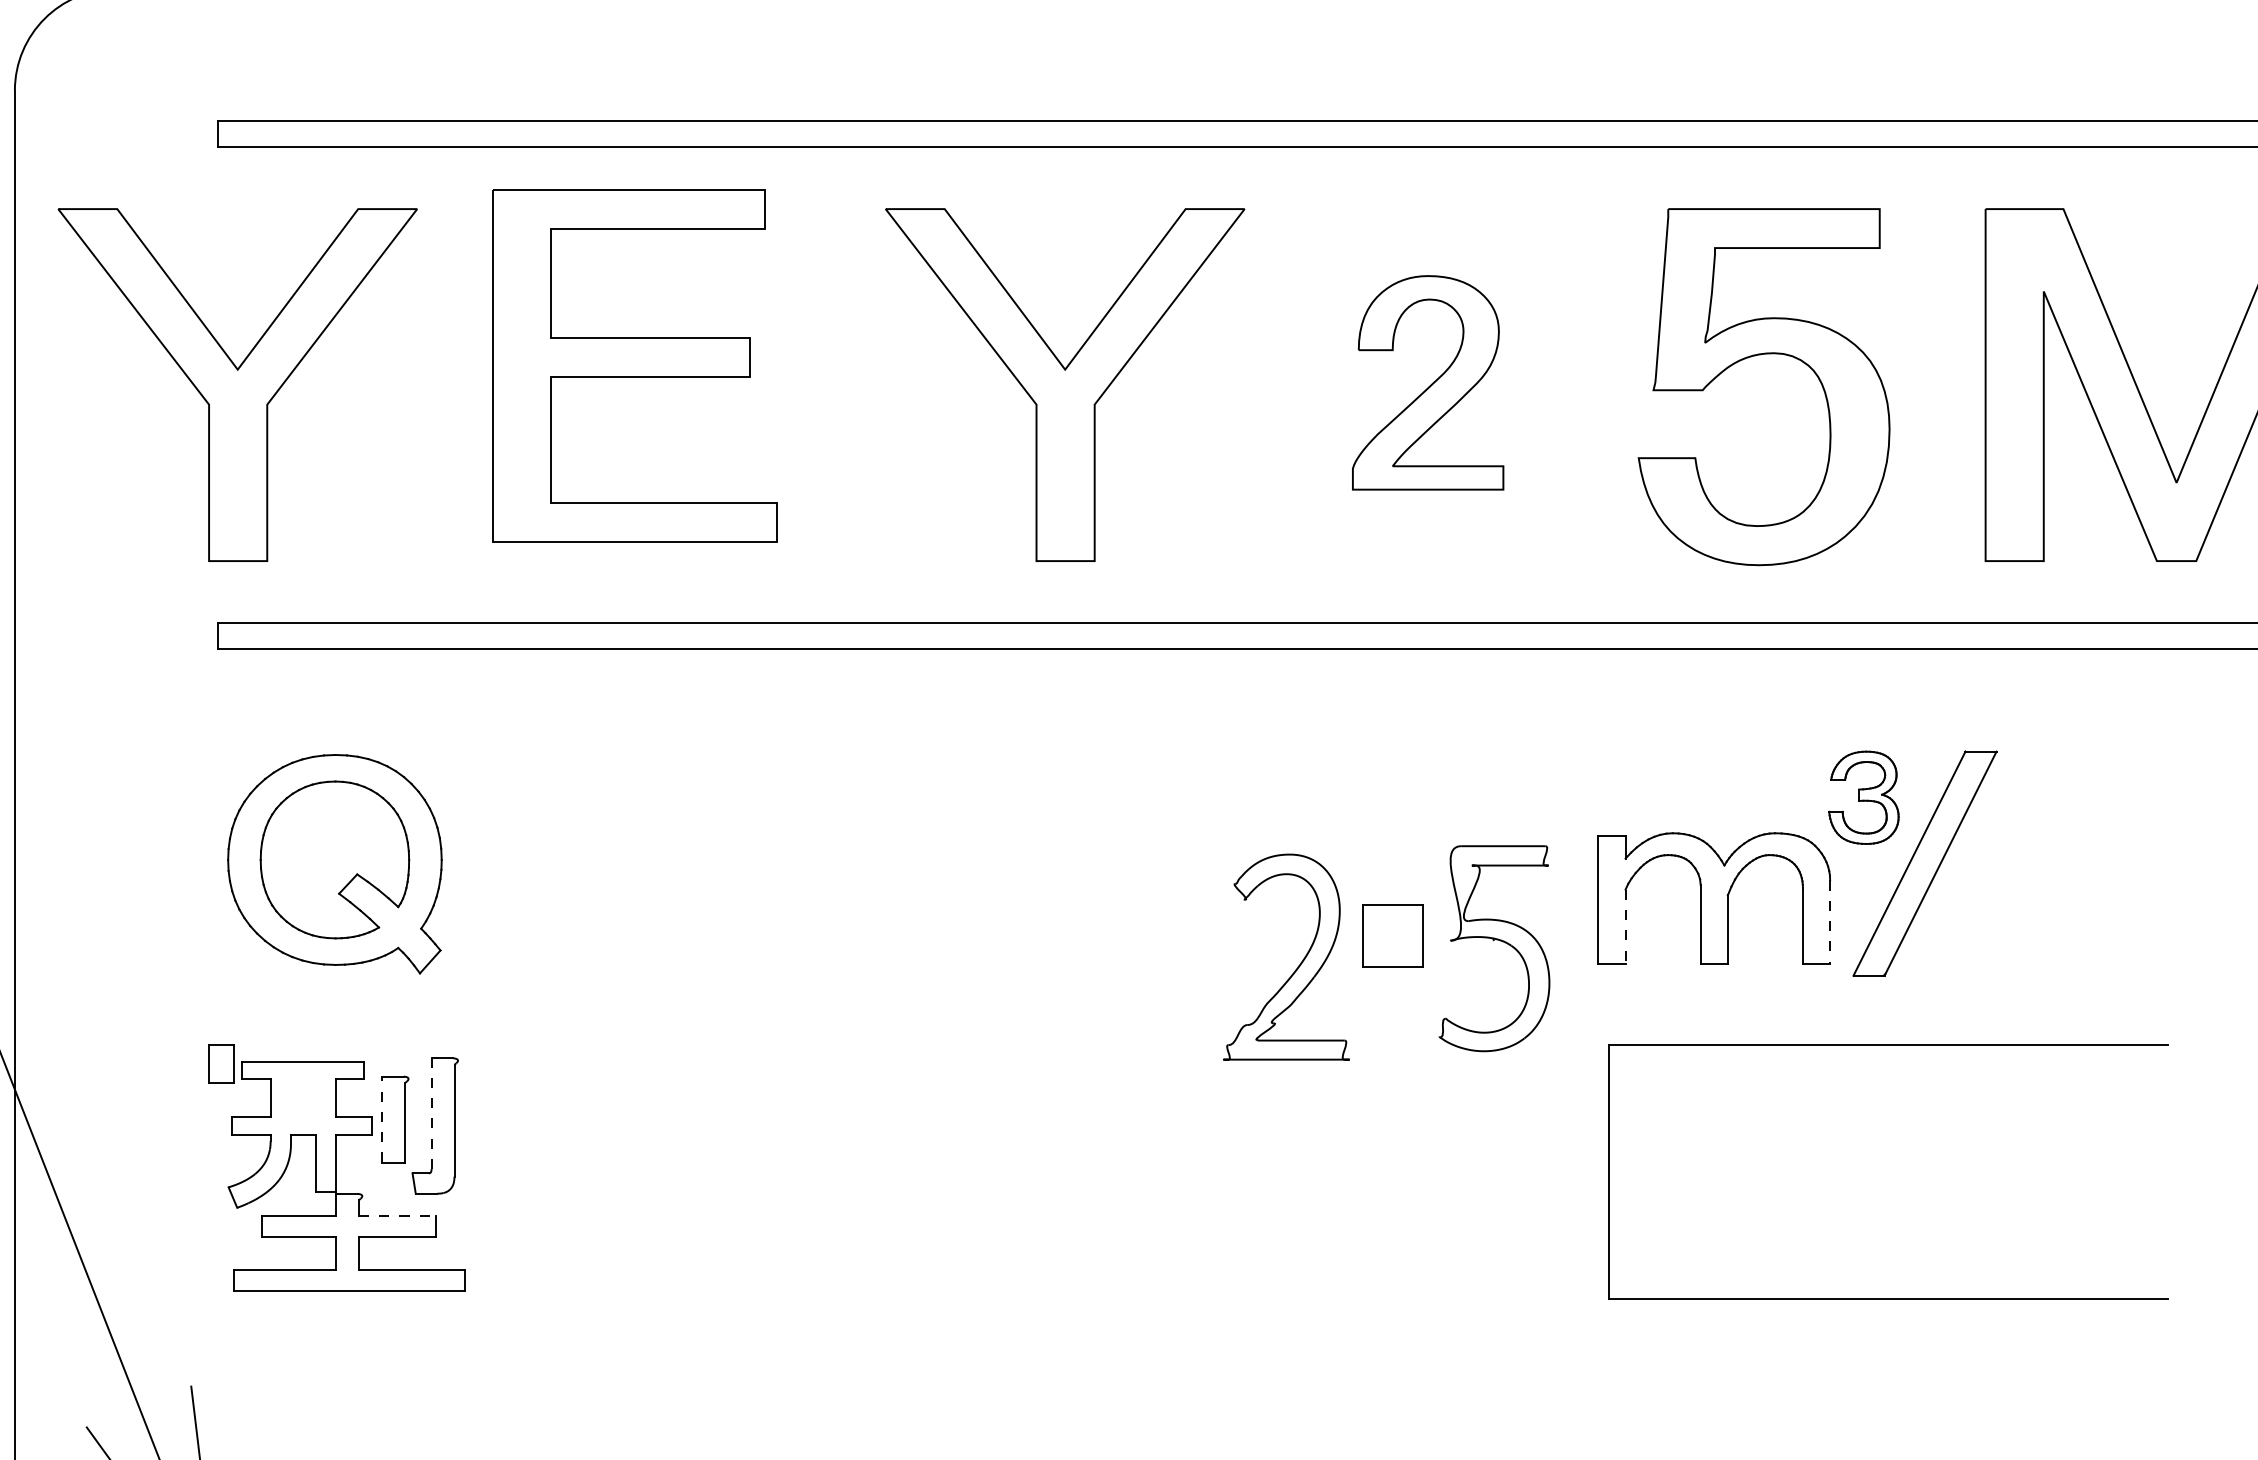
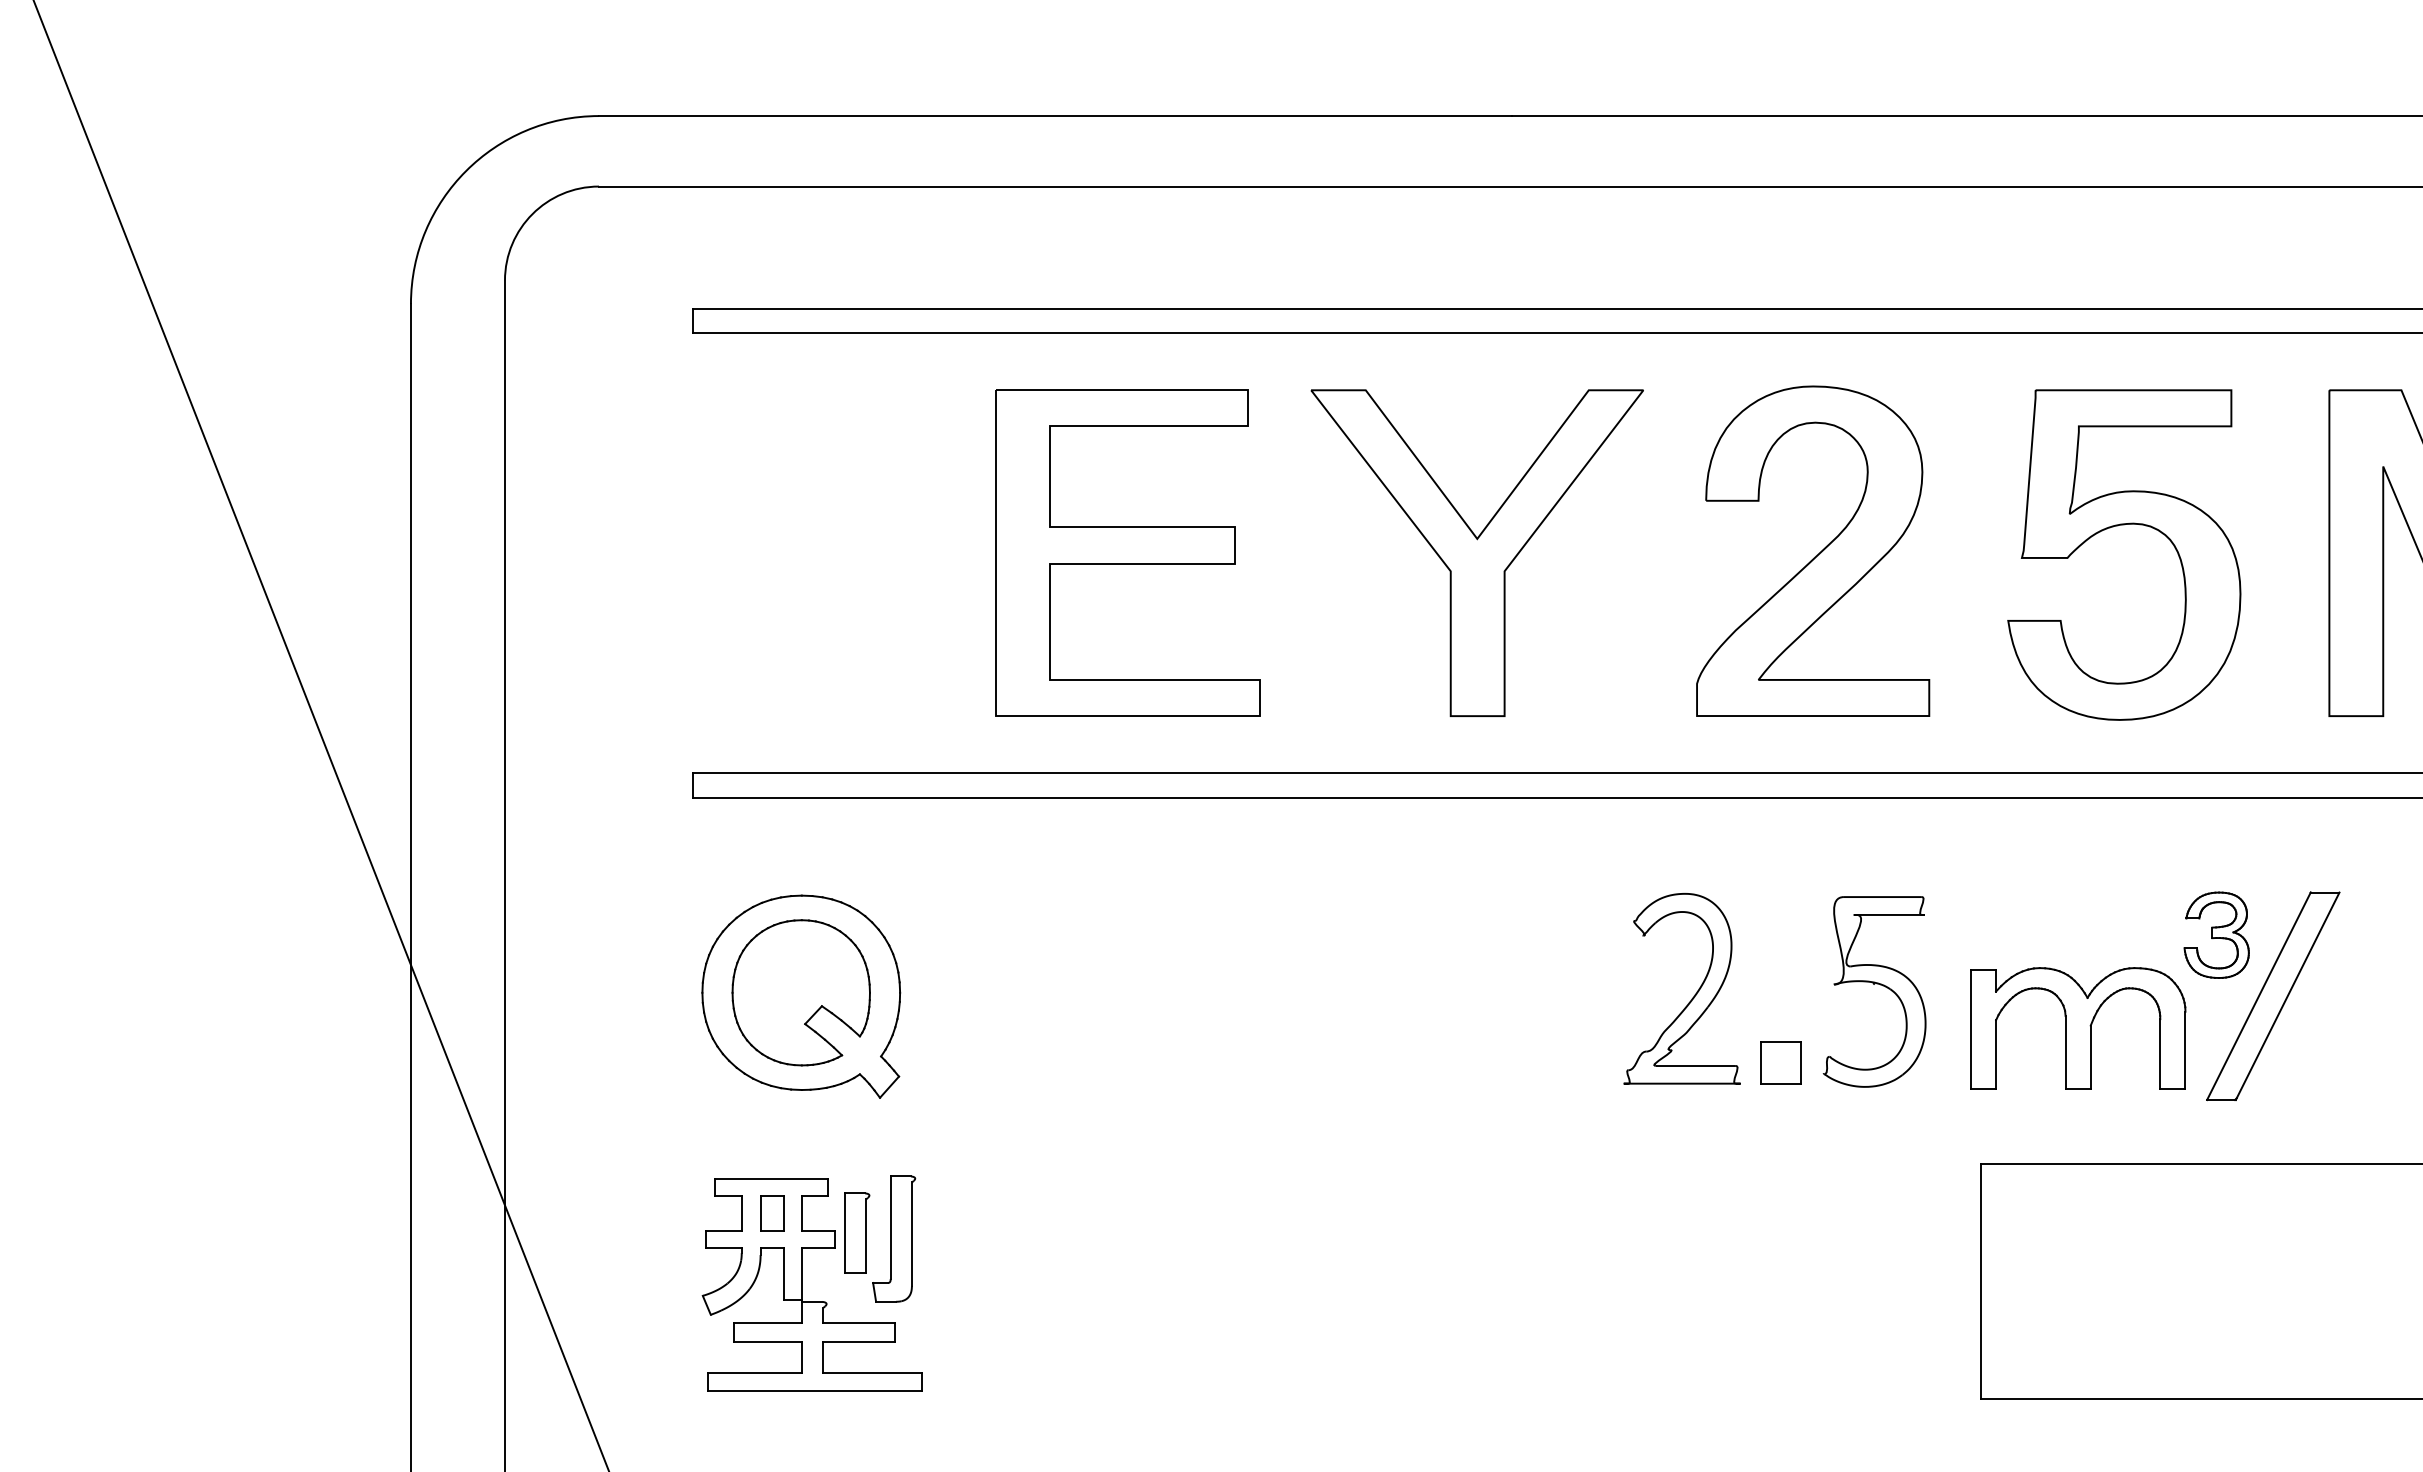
part: (634, 364) -> (1127, 552), moved
part: (1428, 382) -> (1813, 550), size x1.67
part: (236, 384) -> (710, 552), removed
line: (1830, 922) -> (2185, 1050), dashed -> solid
line: (1626, 926) -> (1996, 1054), dashed -> solid
part: (1392, 935) -> (1780, 1062), size x0.71
part: (1494, 940) -> (1874, 984), moved
part: (1296, 967) -> (1691, 998), moved
part: (221, 1063) -> (772, 1213), moved
line: (431, 1113) -> (890, 1227), dashed -> solid
line: (381, 1119) -> (844, 1233), dashed -> solid
line: (397, 1216) -> (859, 1322), dashed -> solid

